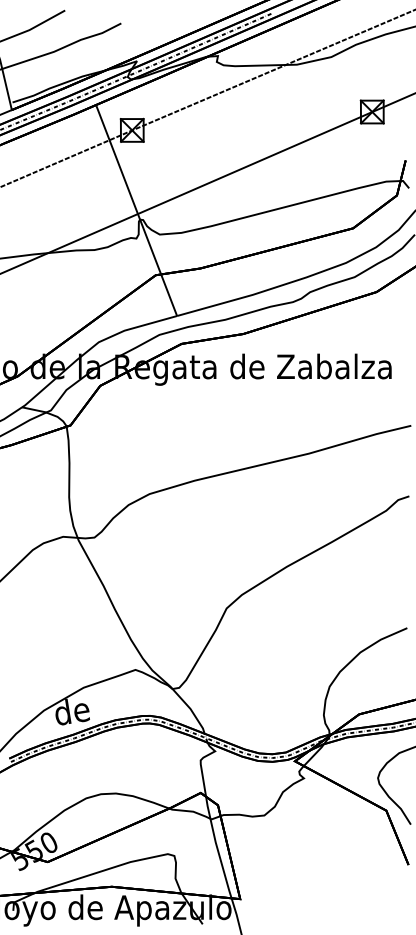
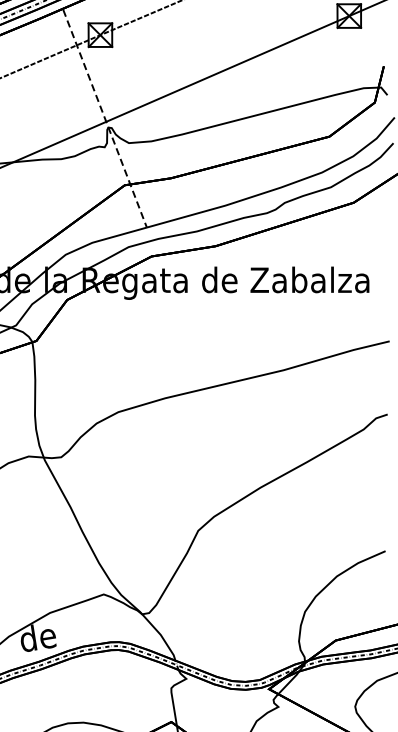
line: (136, 211) -> (104, 119), solid -> dashed

